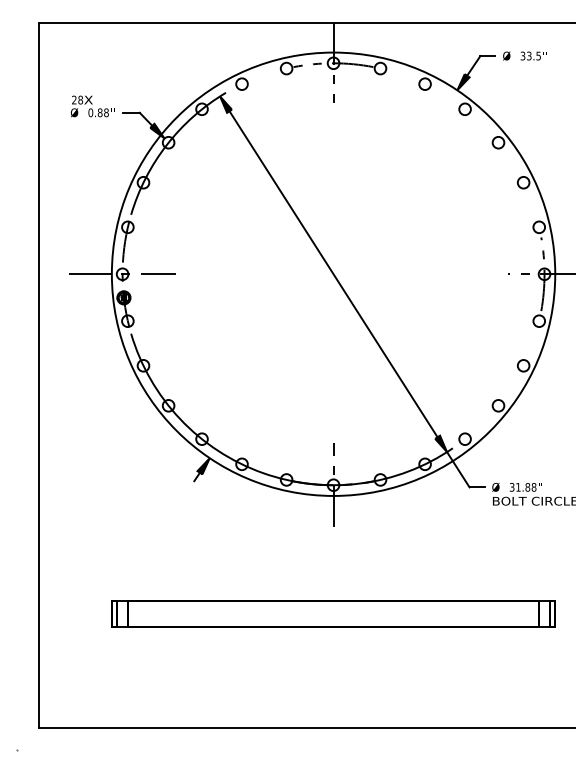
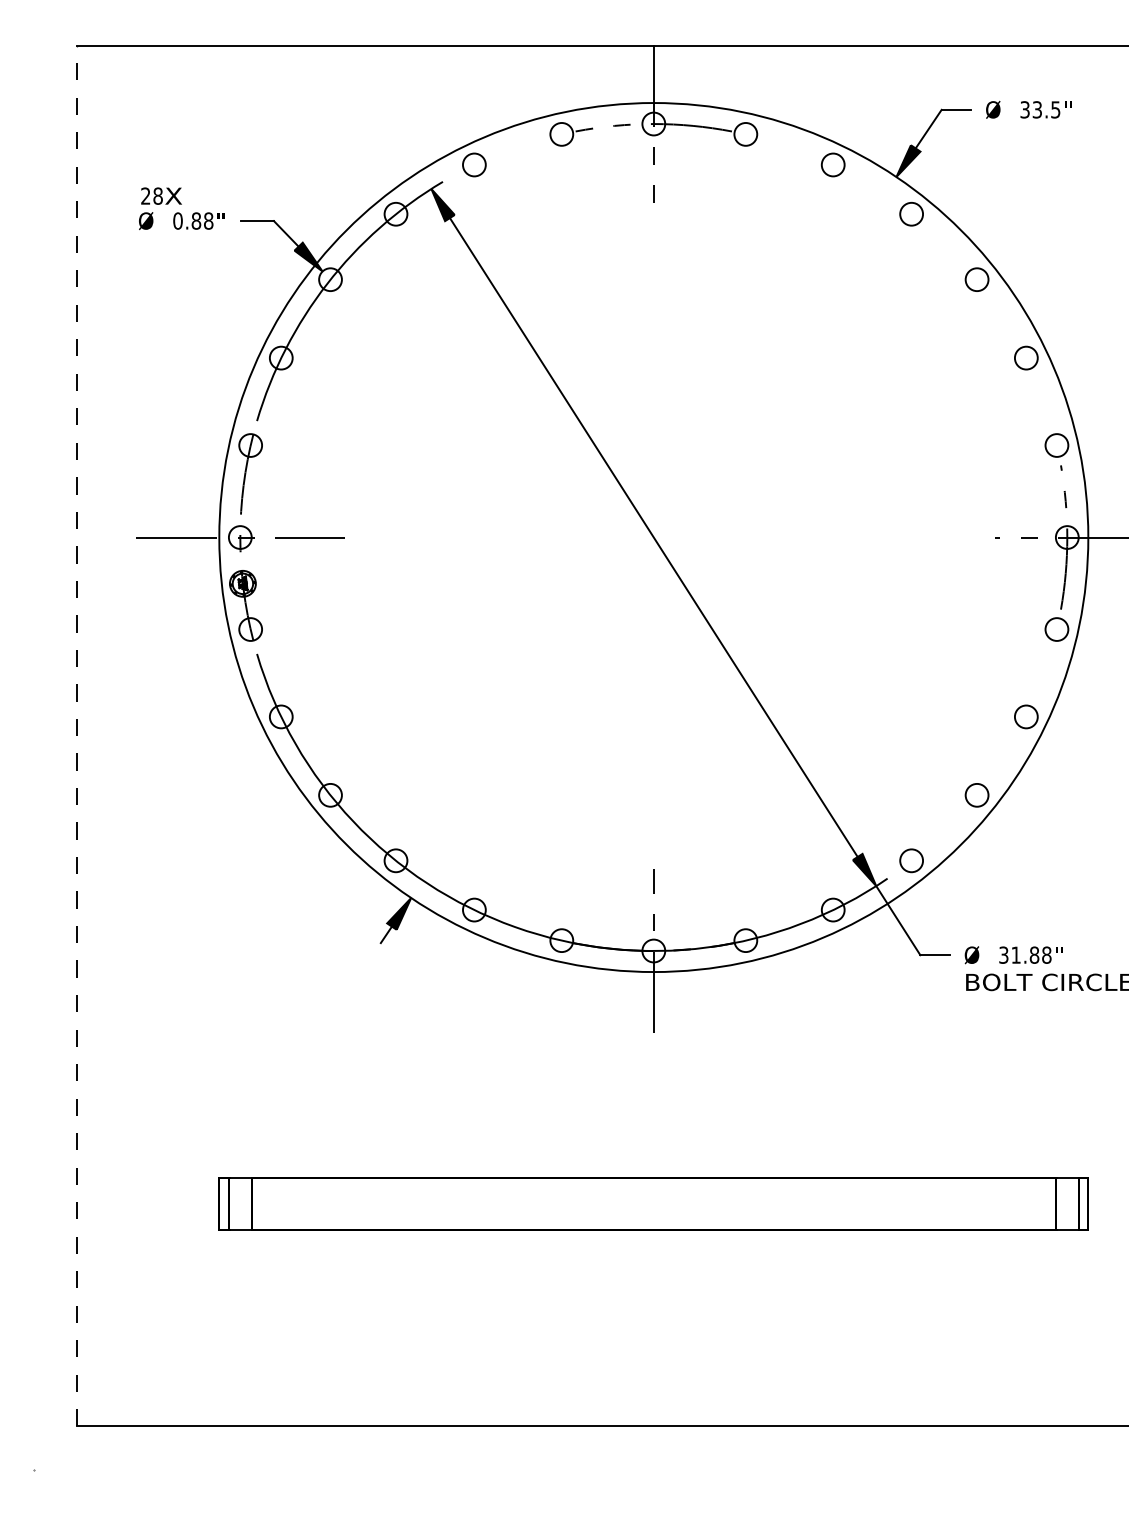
line: (39, 375) -> (77, 735), solid -> dashed

